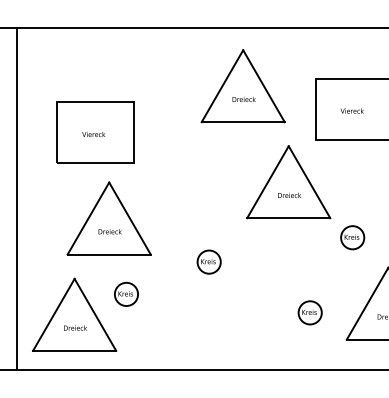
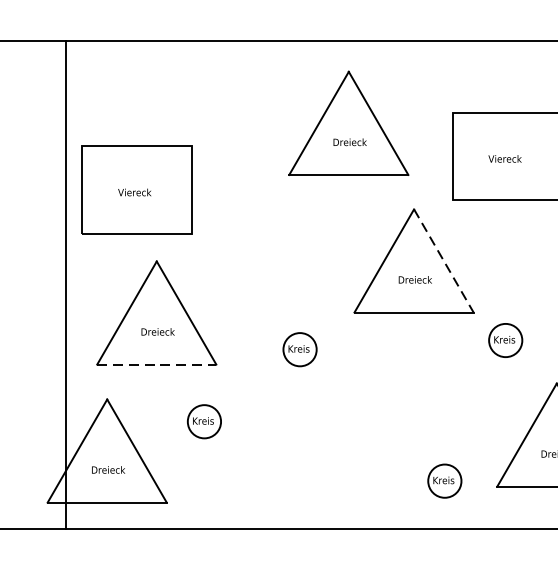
line: (309, 182) -> (443, 261), solid -> dashed
line: (16, 198) -> (65, 284), moved
line: (109, 254) -> (157, 364), solid -> dashed
part: (208, 261) -> (299, 348), moved
part: (126, 293) -> (204, 420), moved
part: (309, 312) -> (443, 480), moved

